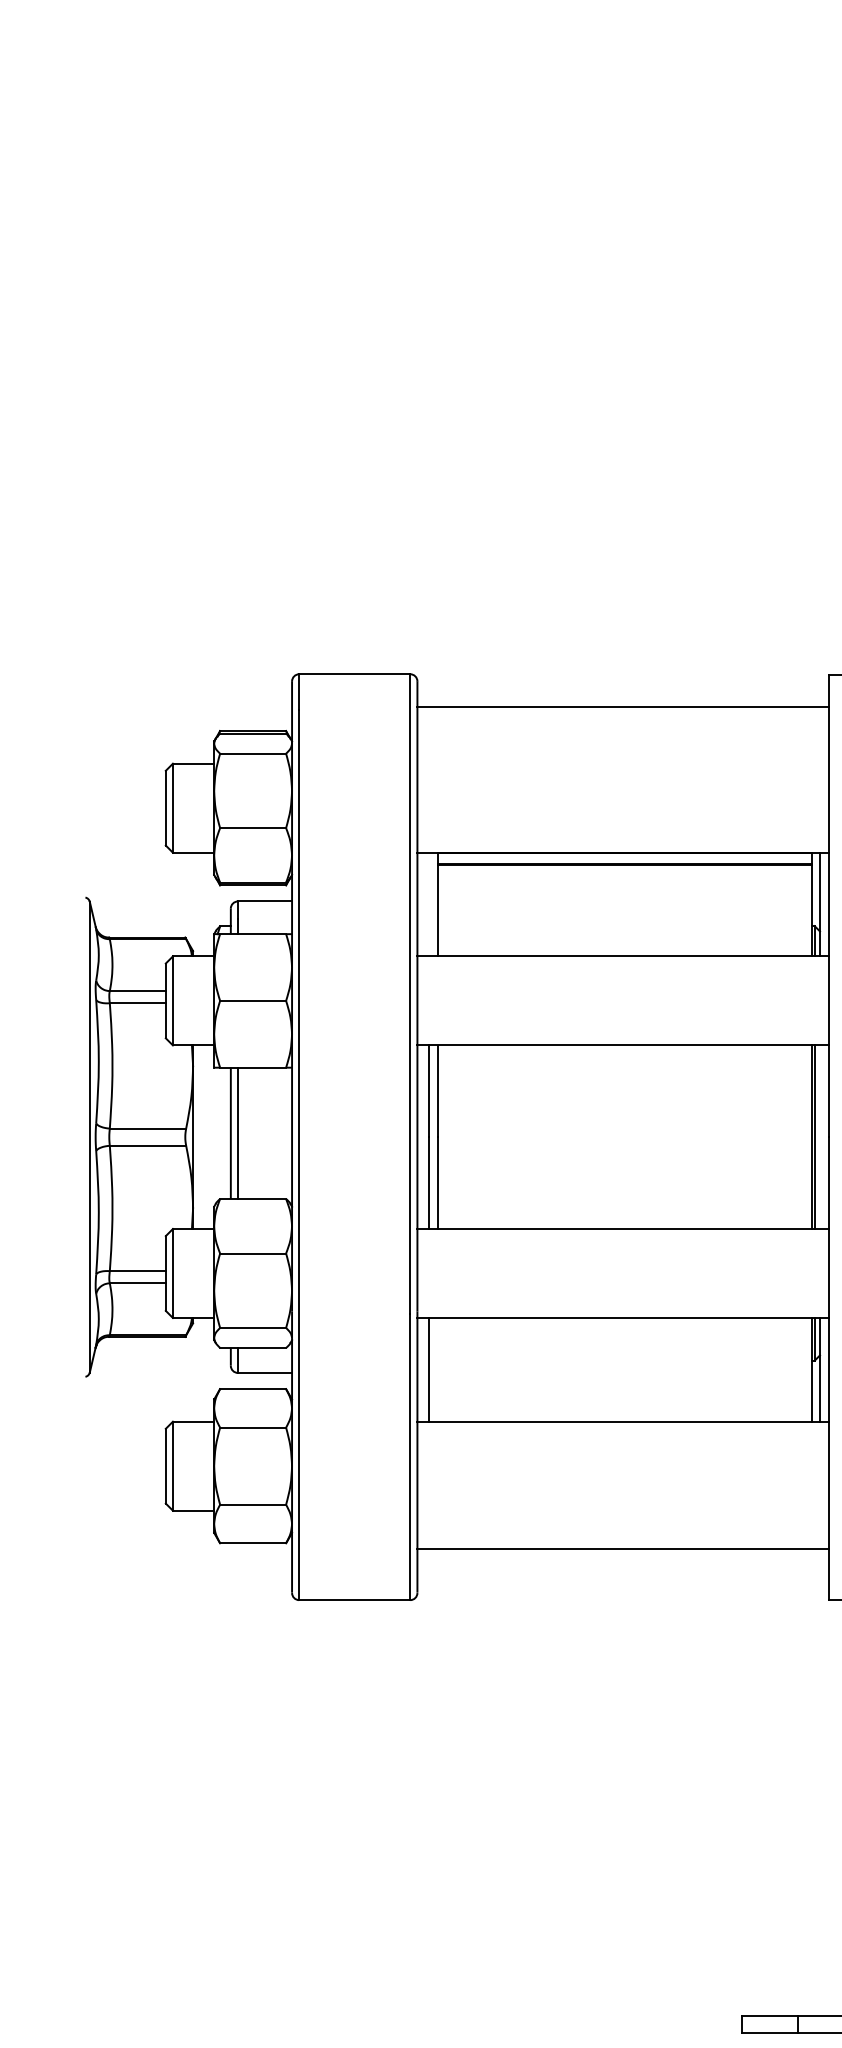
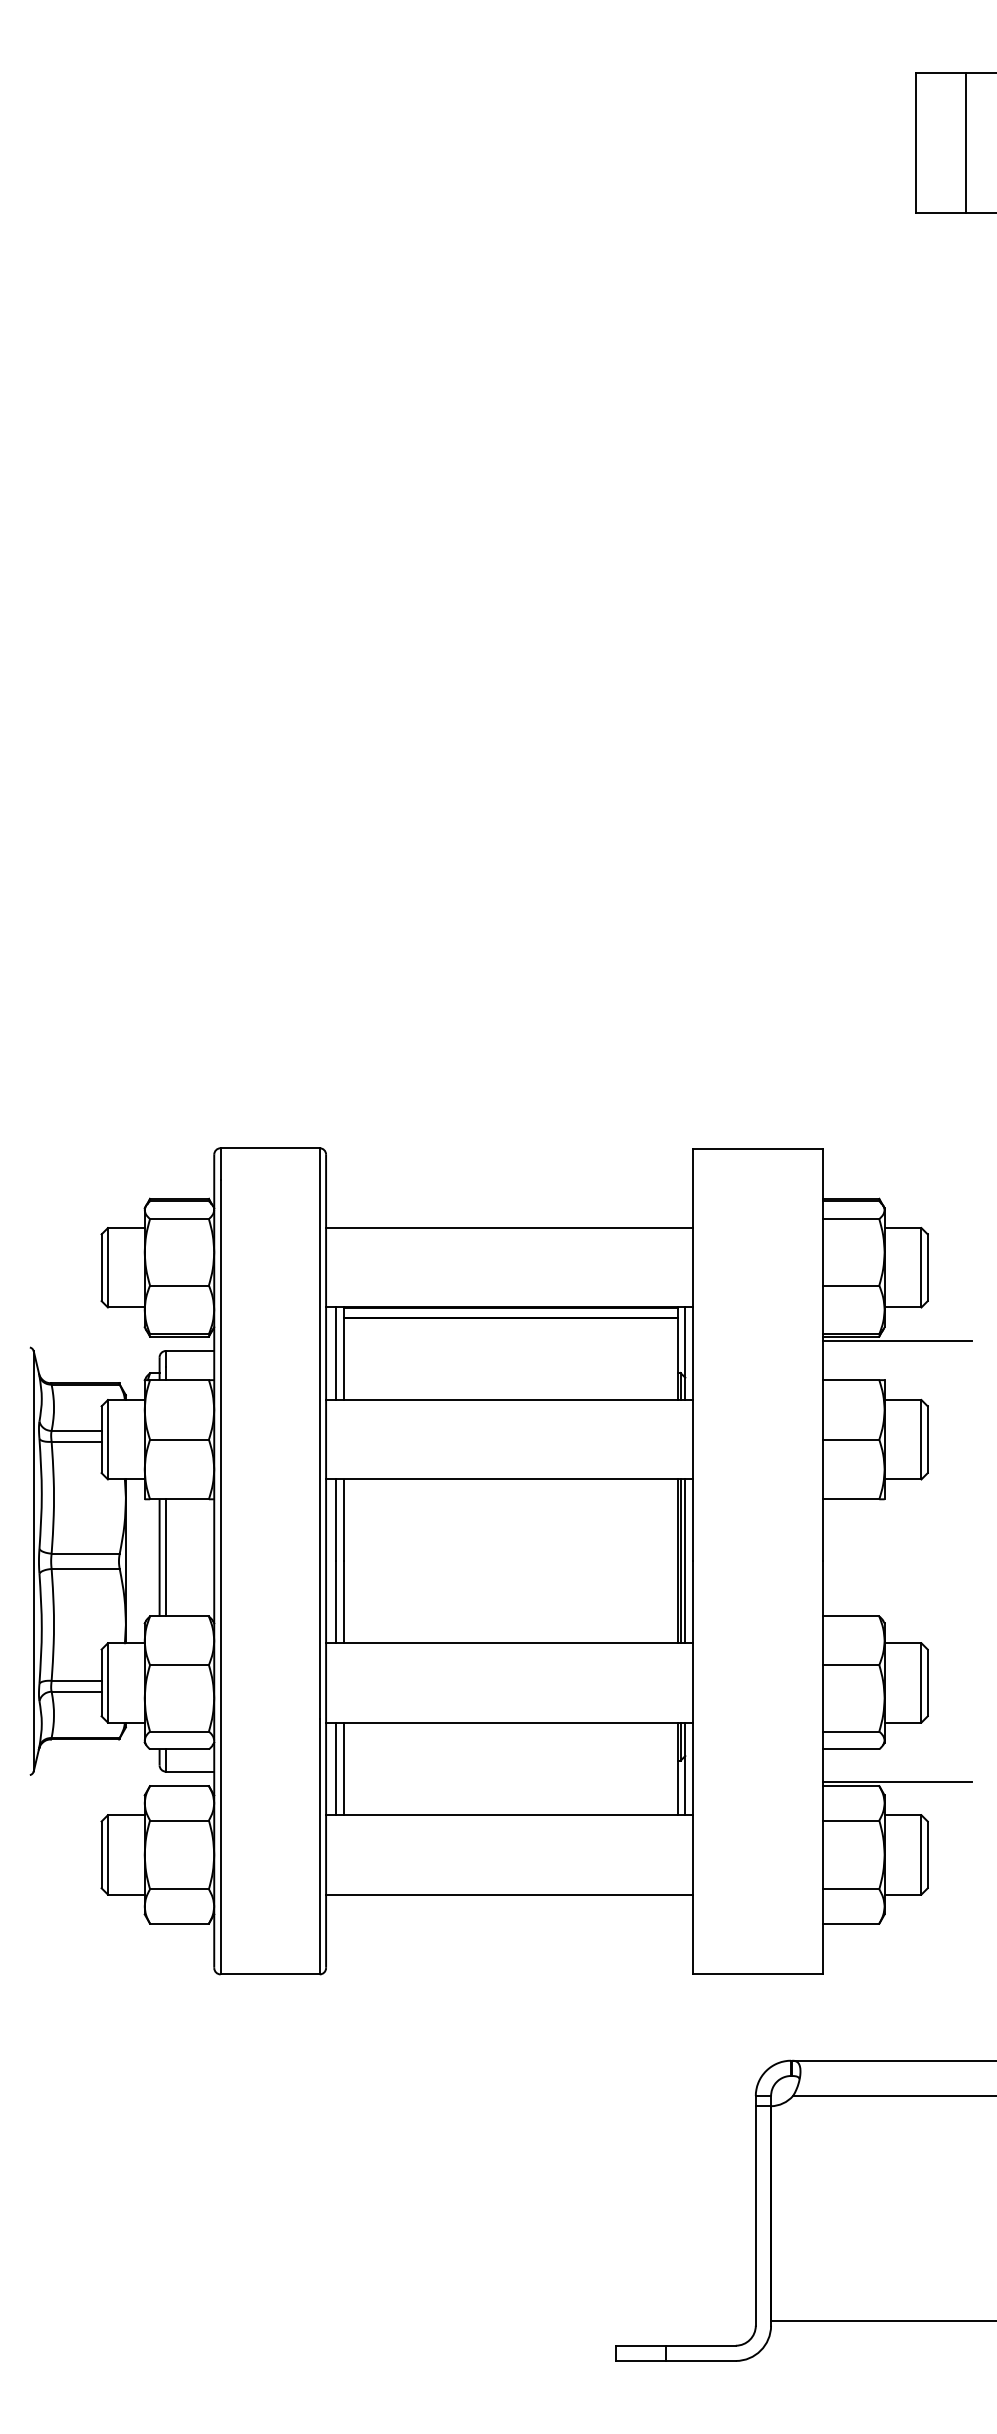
line: (622, 707) -> (509, 1228), moved
line: (429, 904) -> (336, 1353), added
line: (820, 1137) -> (685, 1561), added
line: (438, 1369) -> (344, 1768), added
line: (622, 1548) -> (509, 1894), moved

